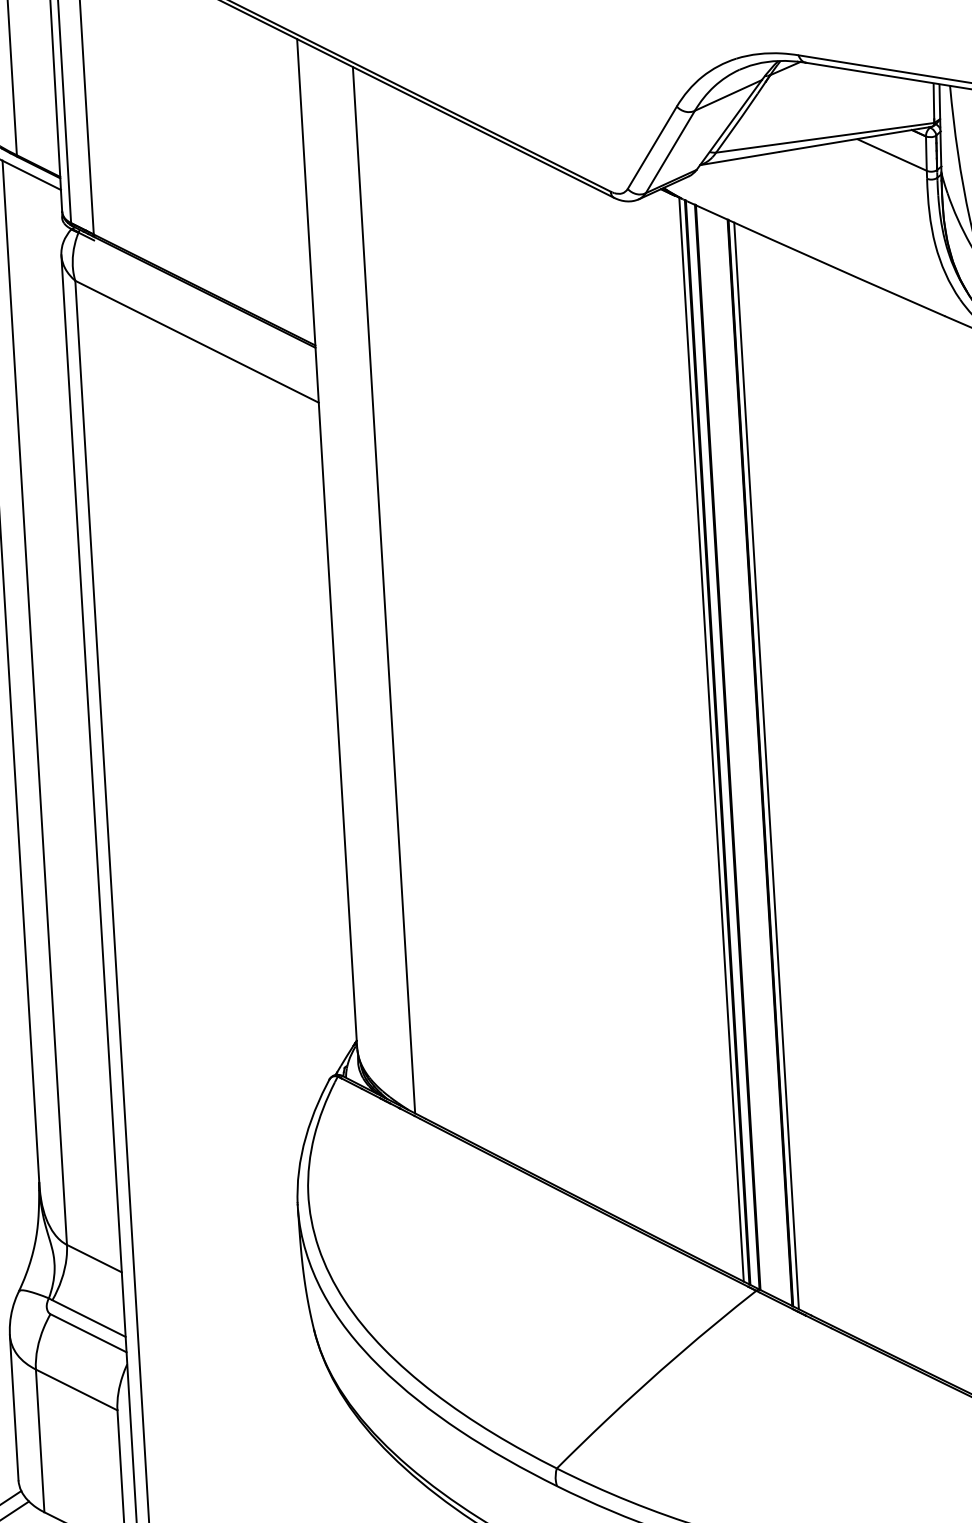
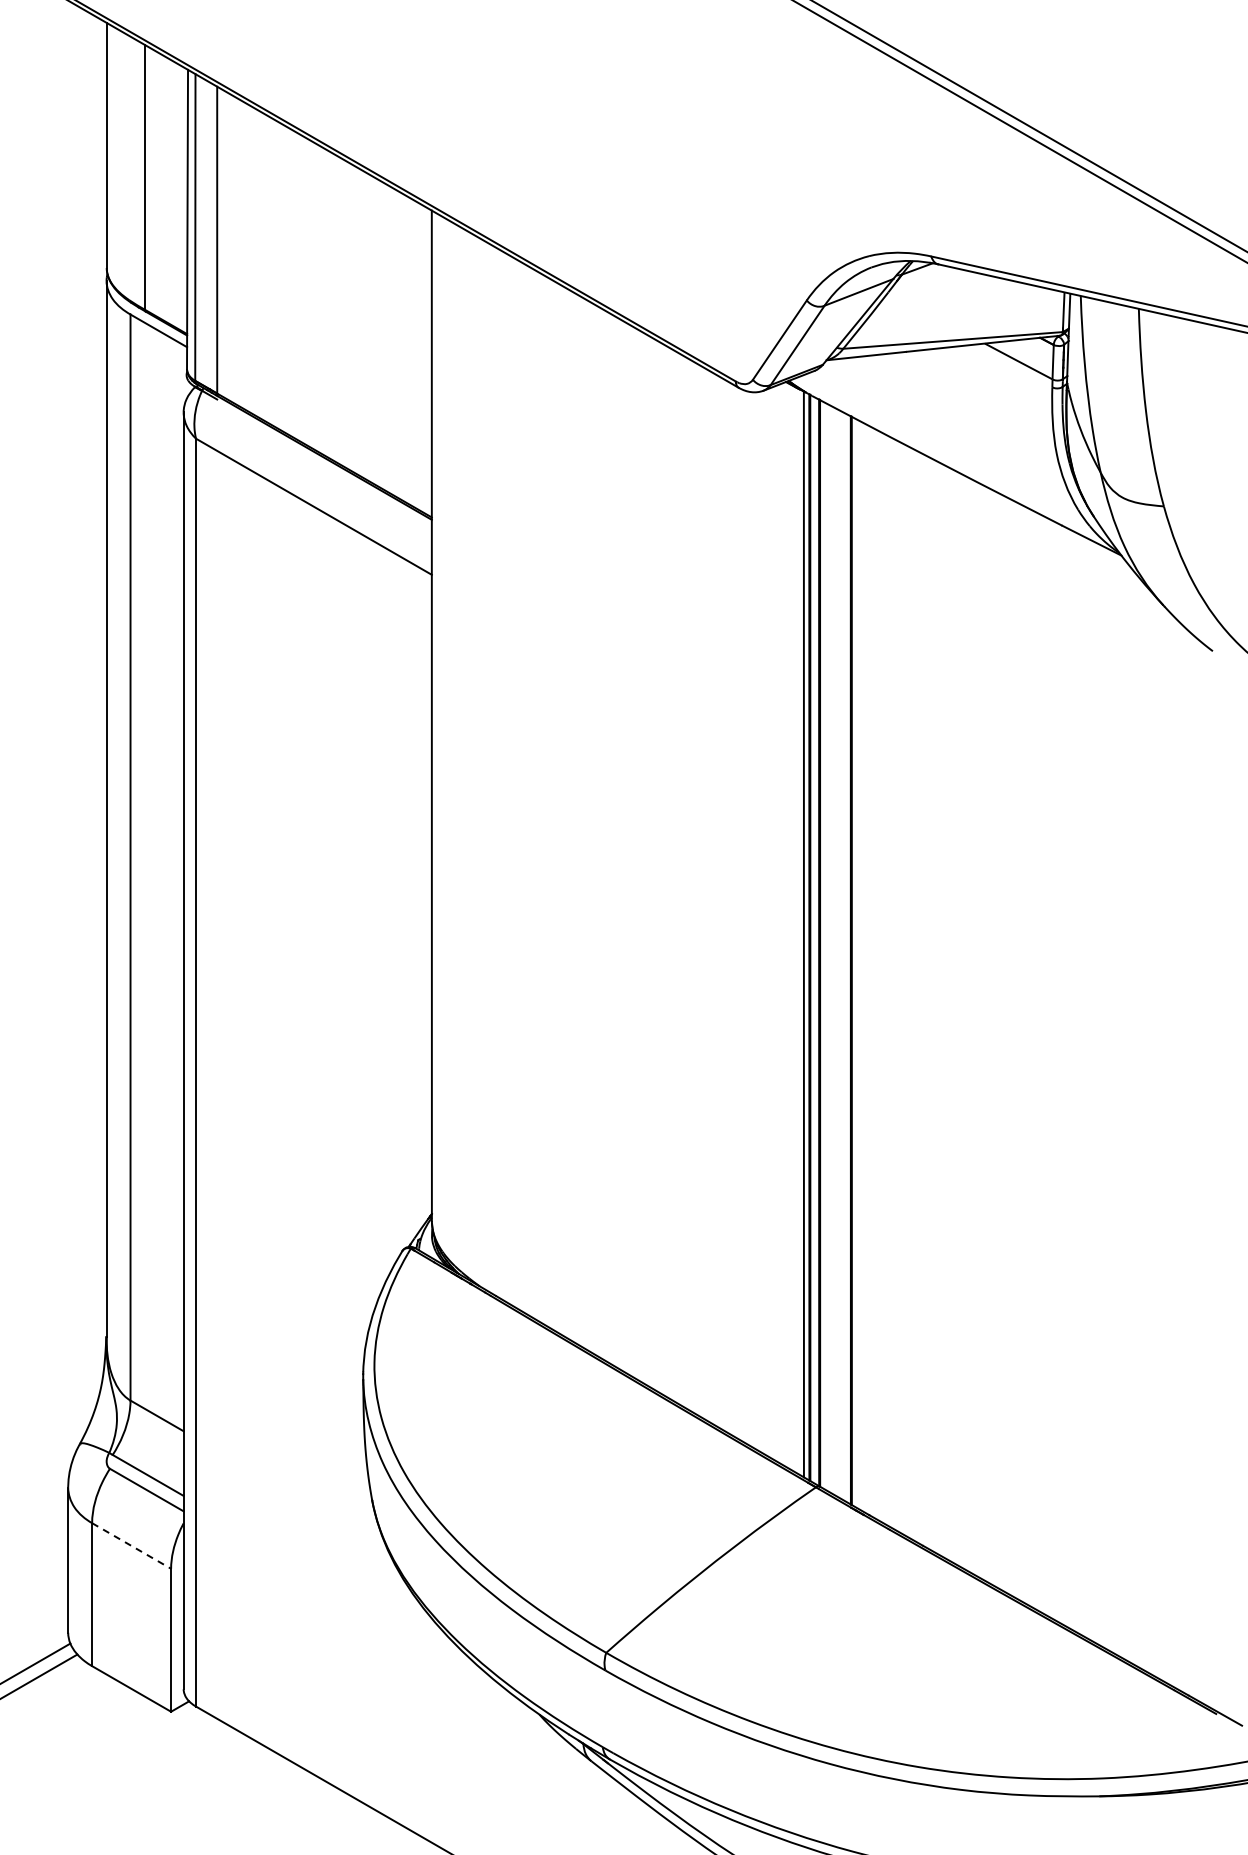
line: (383, 589) -> (485, 765), removed
line: (766, 765) -> (857, 963), removed
line: (76, 1389) -> (131, 1545), solid -> dashed

